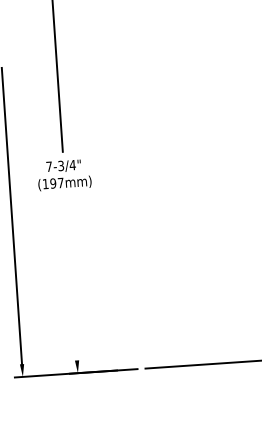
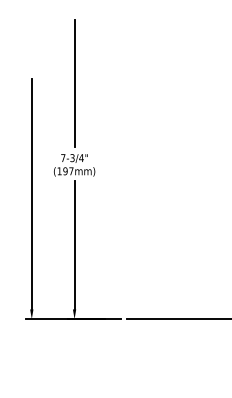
line: (71, 278) -> (74, 245), added

